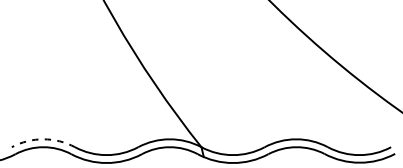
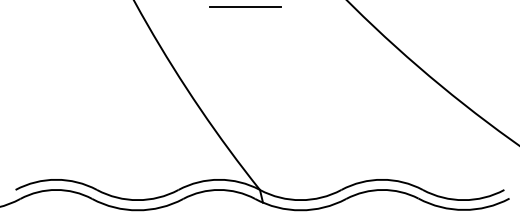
line: (189, 4) -> (244, 6), added
arc: (43, 139) -> (56, 179), dashed -> solid

